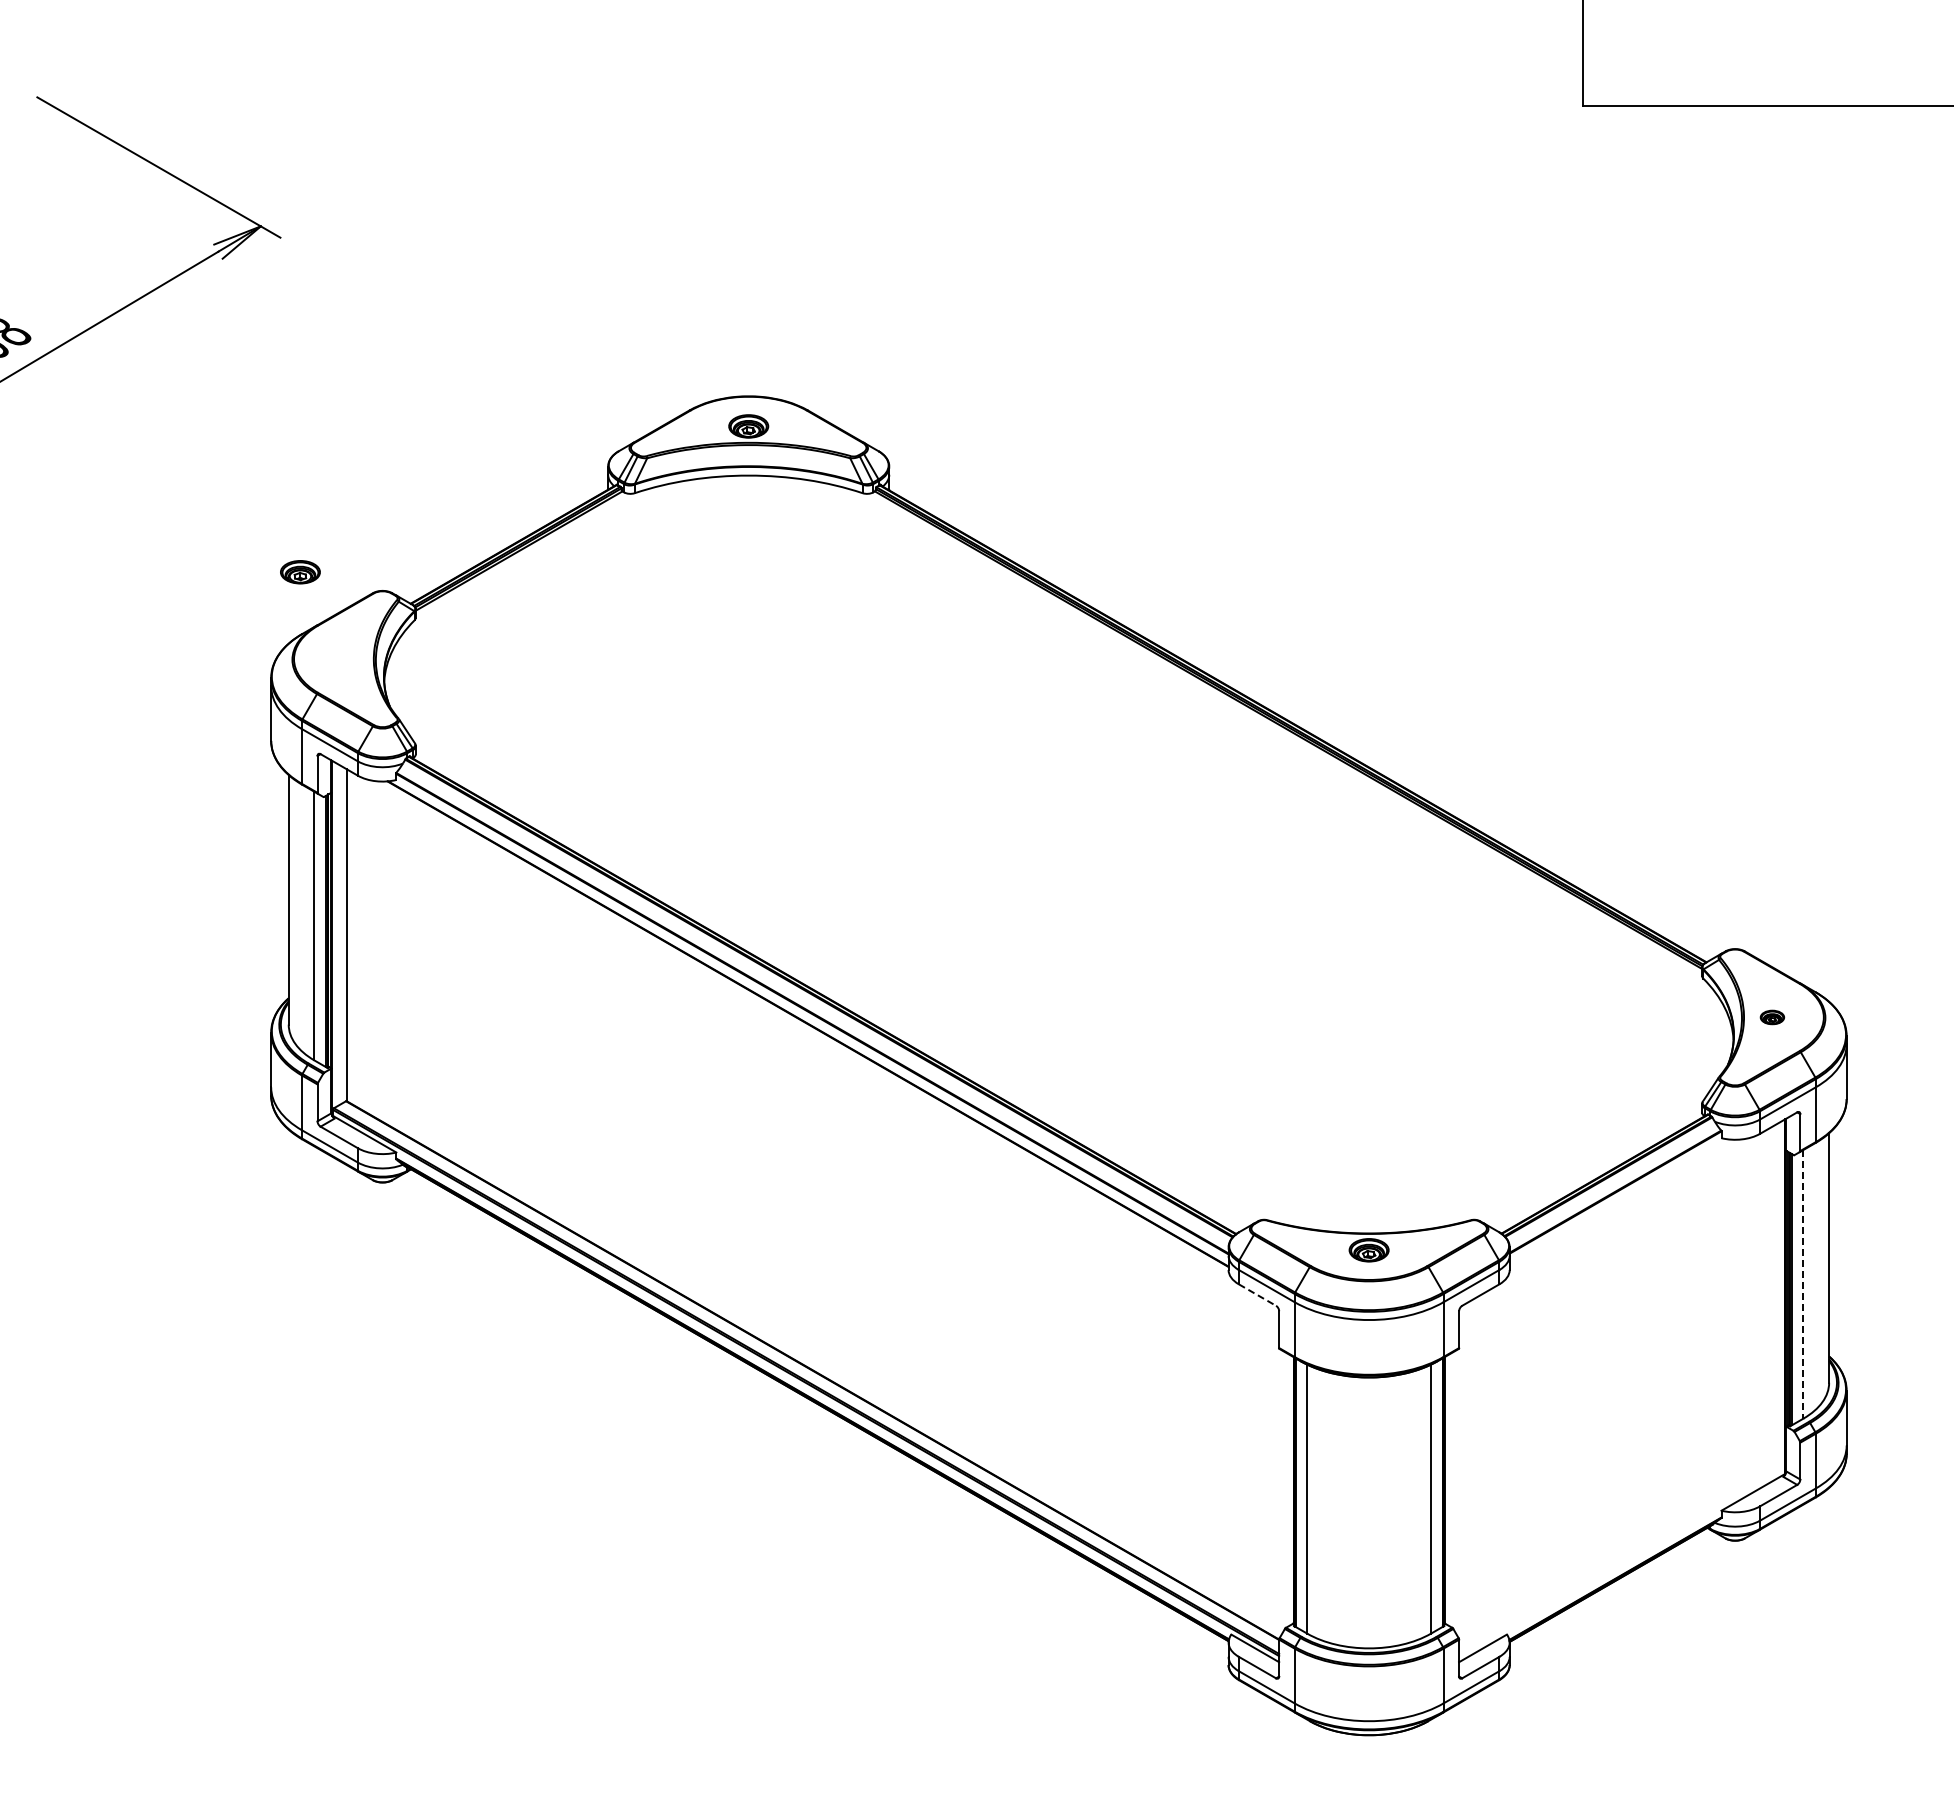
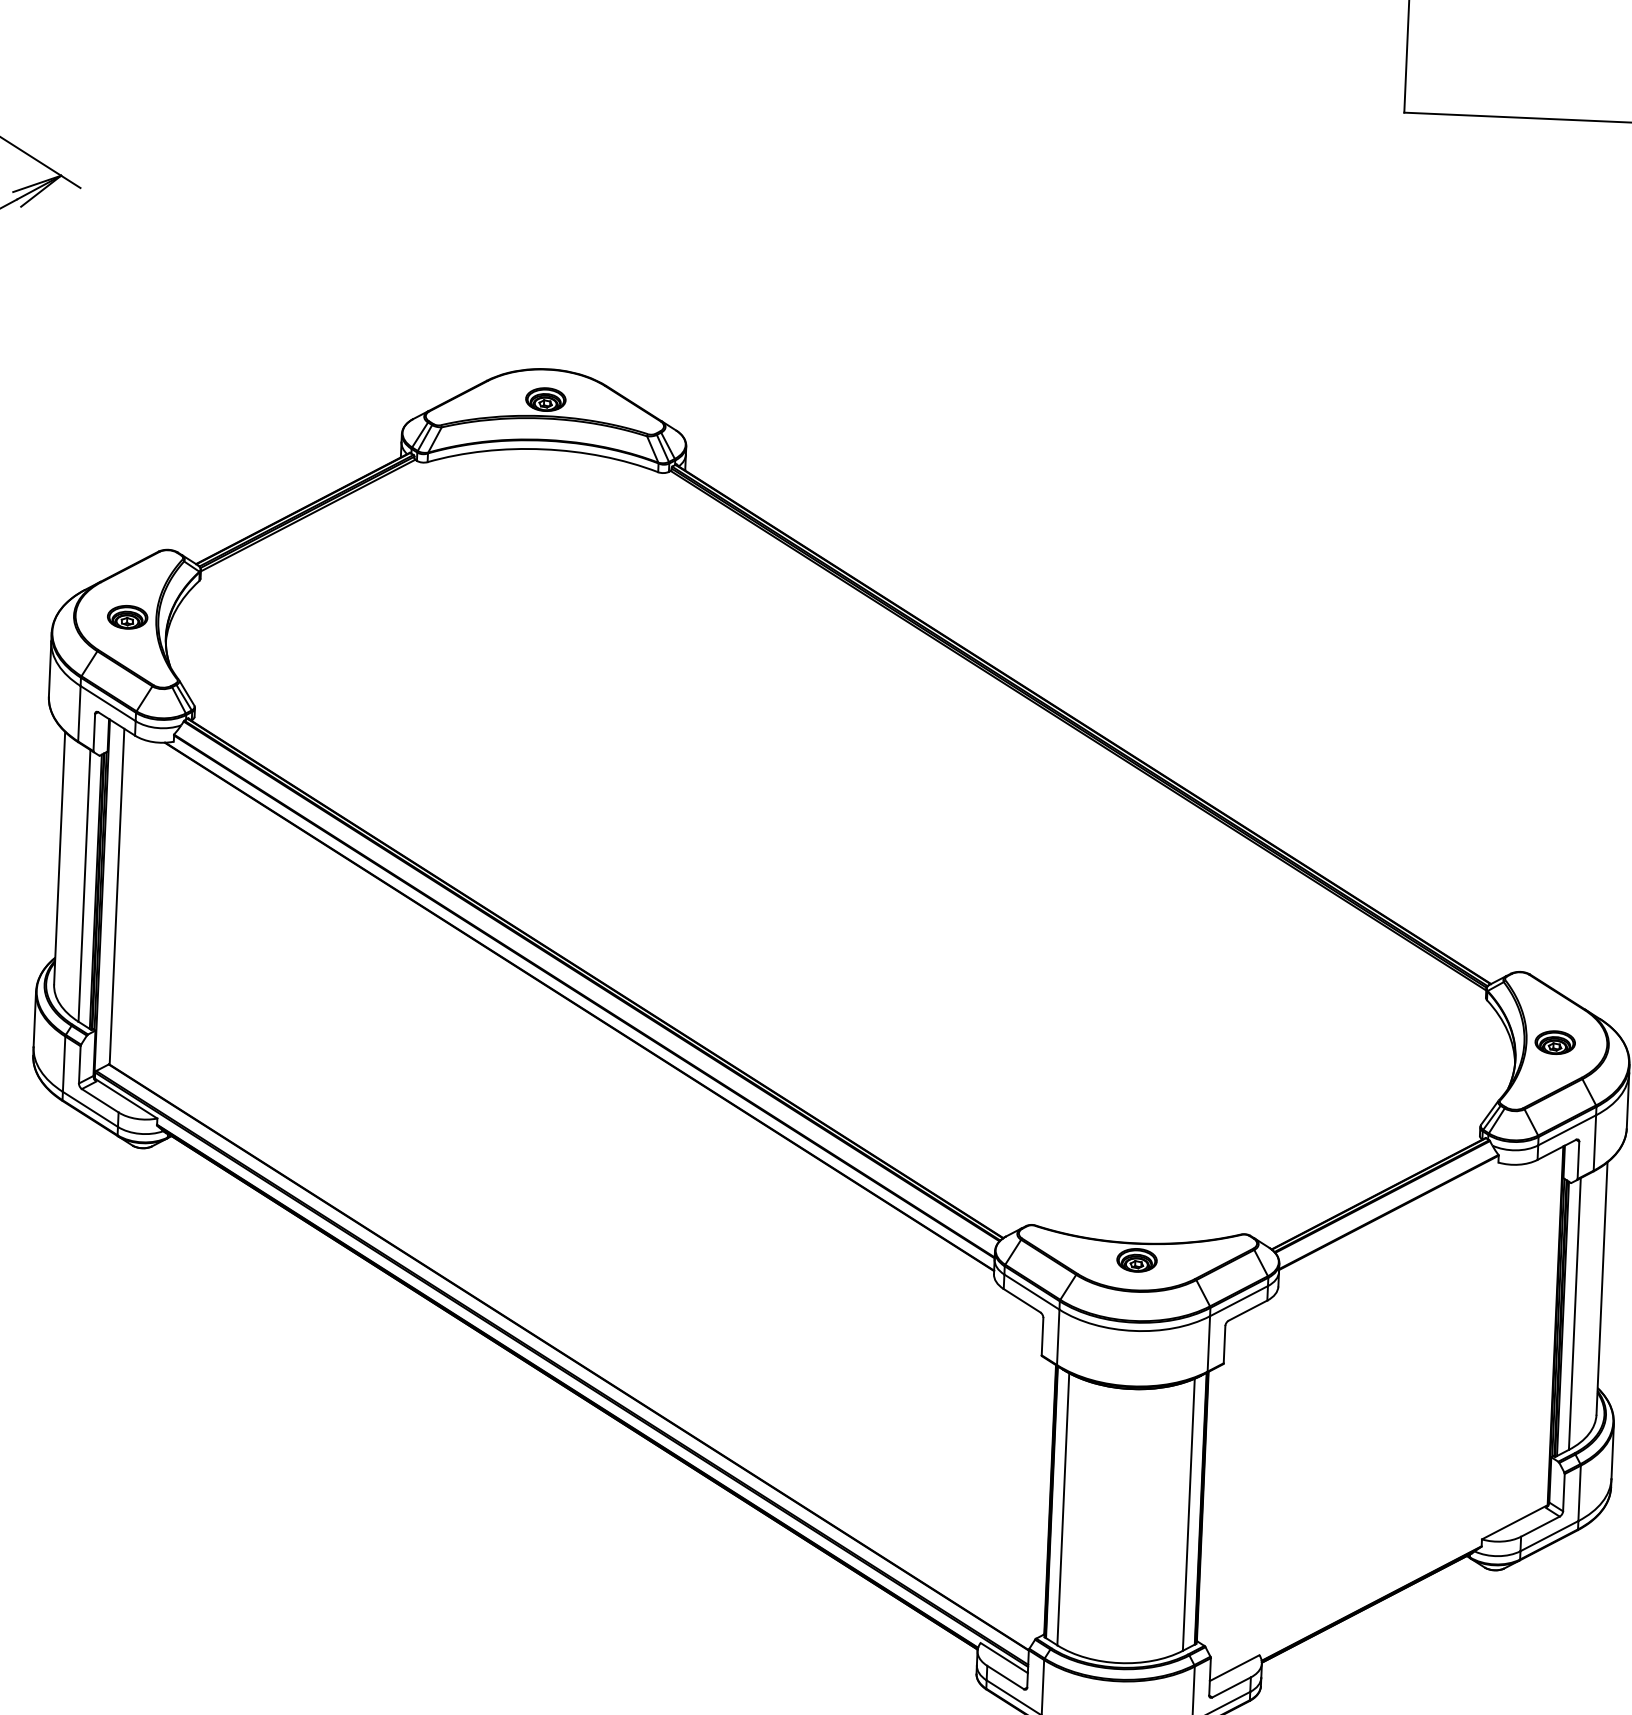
part: (300, 572) -> (127, 617), moved
part: (1772, 1017) -> (1555, 1042), size x1.67
line: (1803, 1284) -> (1574, 1314), dashed -> solid
line: (1257, 1295) -> (1022, 1301), dashed -> solid

